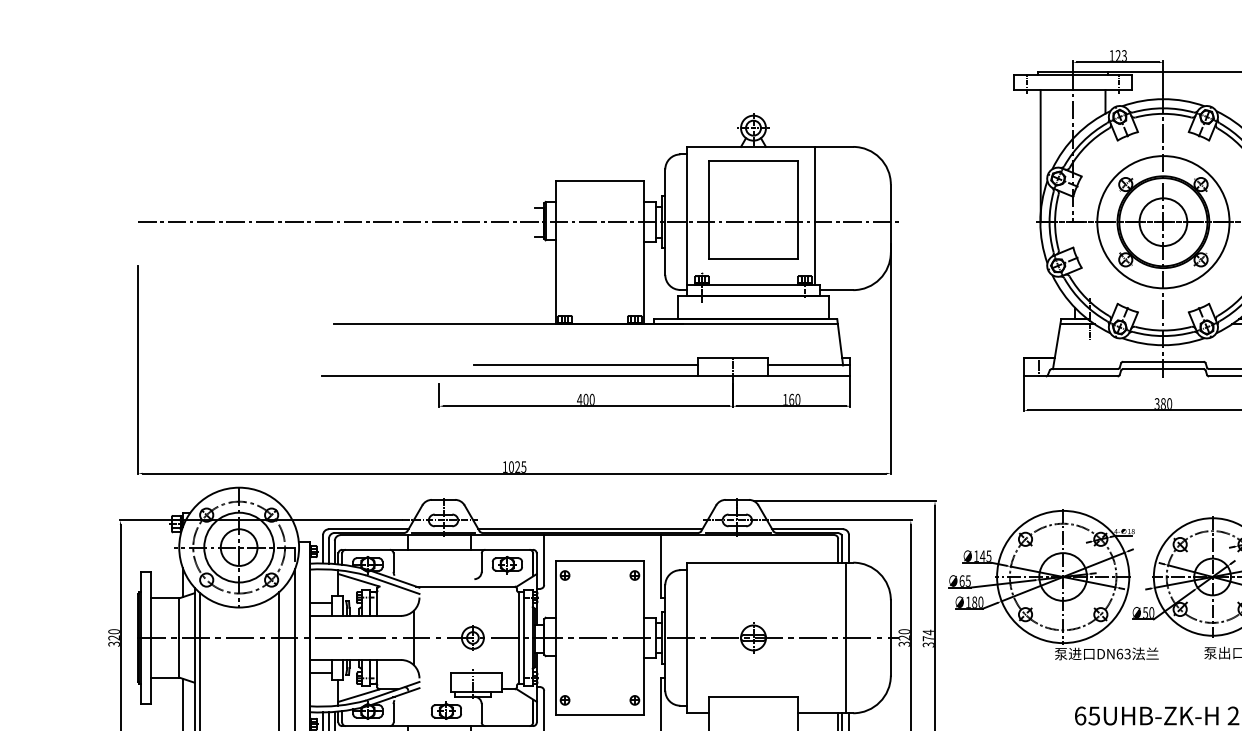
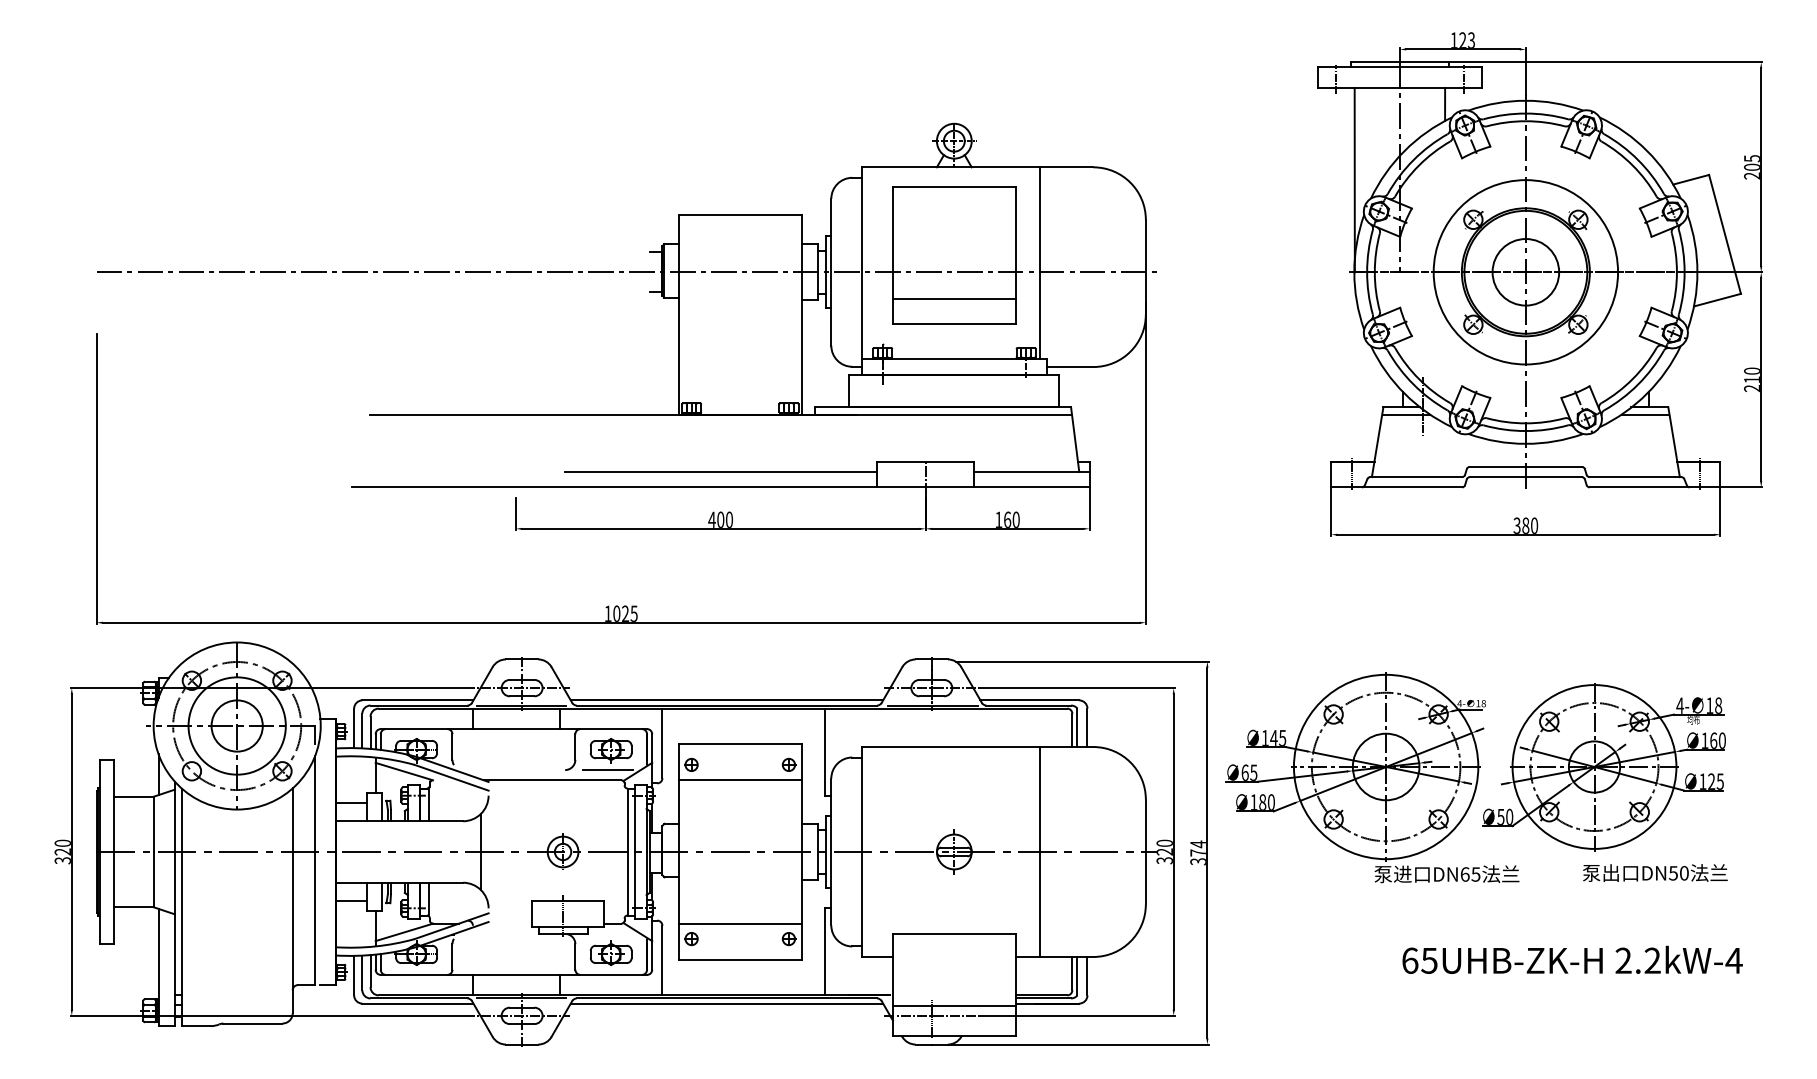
line: (752, 241) -> (953, 299), added
line: (504, 579) -> (607, 770), added
line: (599, 586) -> (739, 780), added
line: (845, 637) -> (1039, 851), moved
text: (1128, 654) -> (1476, 874), DN63 -> DN65
line: (599, 689) -> (739, 923), added
part: (445, 710) -> (610, 952), moved

